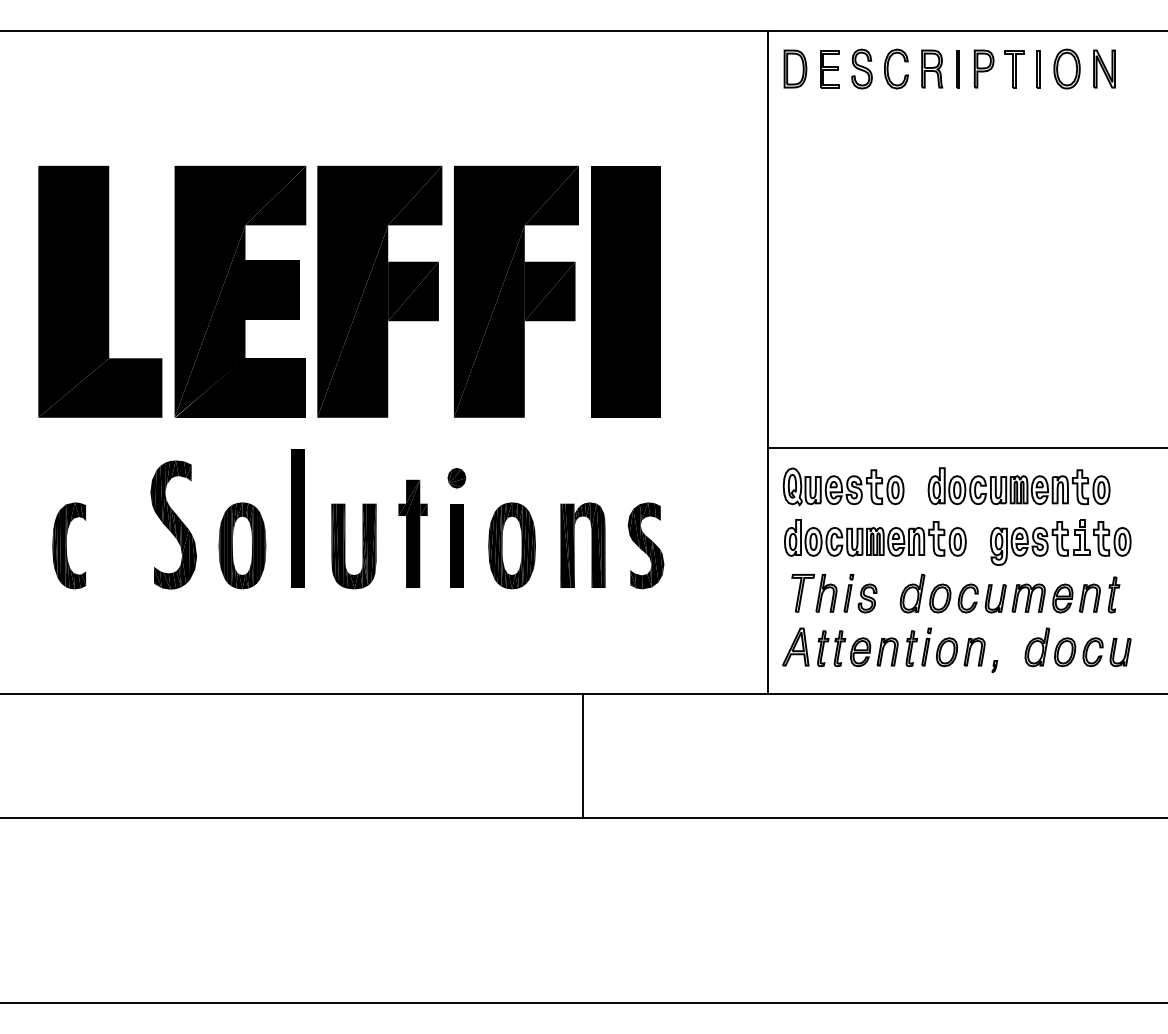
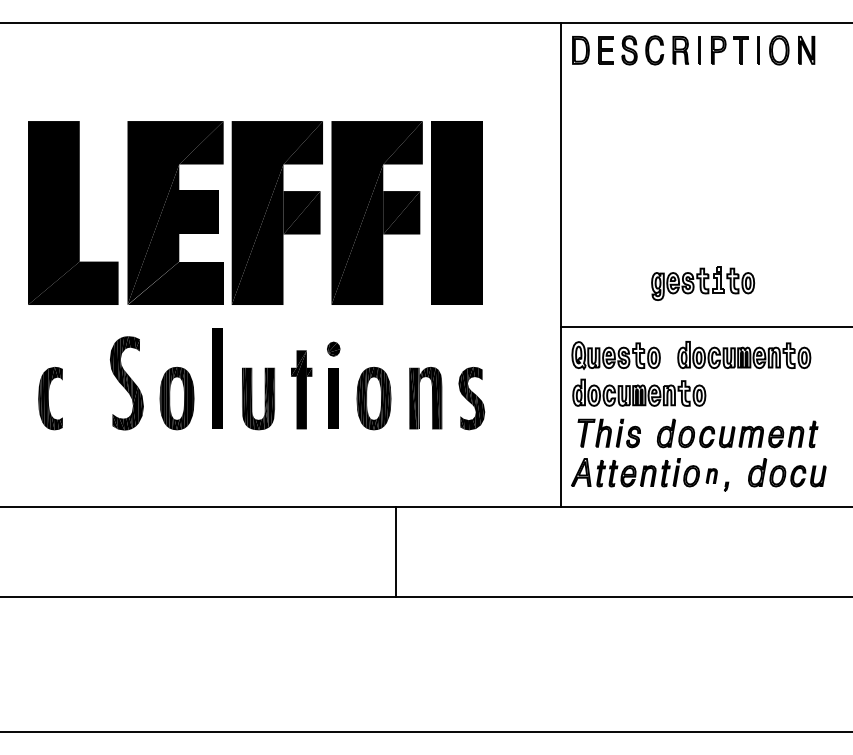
part: (1060, 542) -> (702, 283), moved
part: (974, 651) -> (711, 475), size x0.7
line: (582, 755) -> (396, 551), moved

